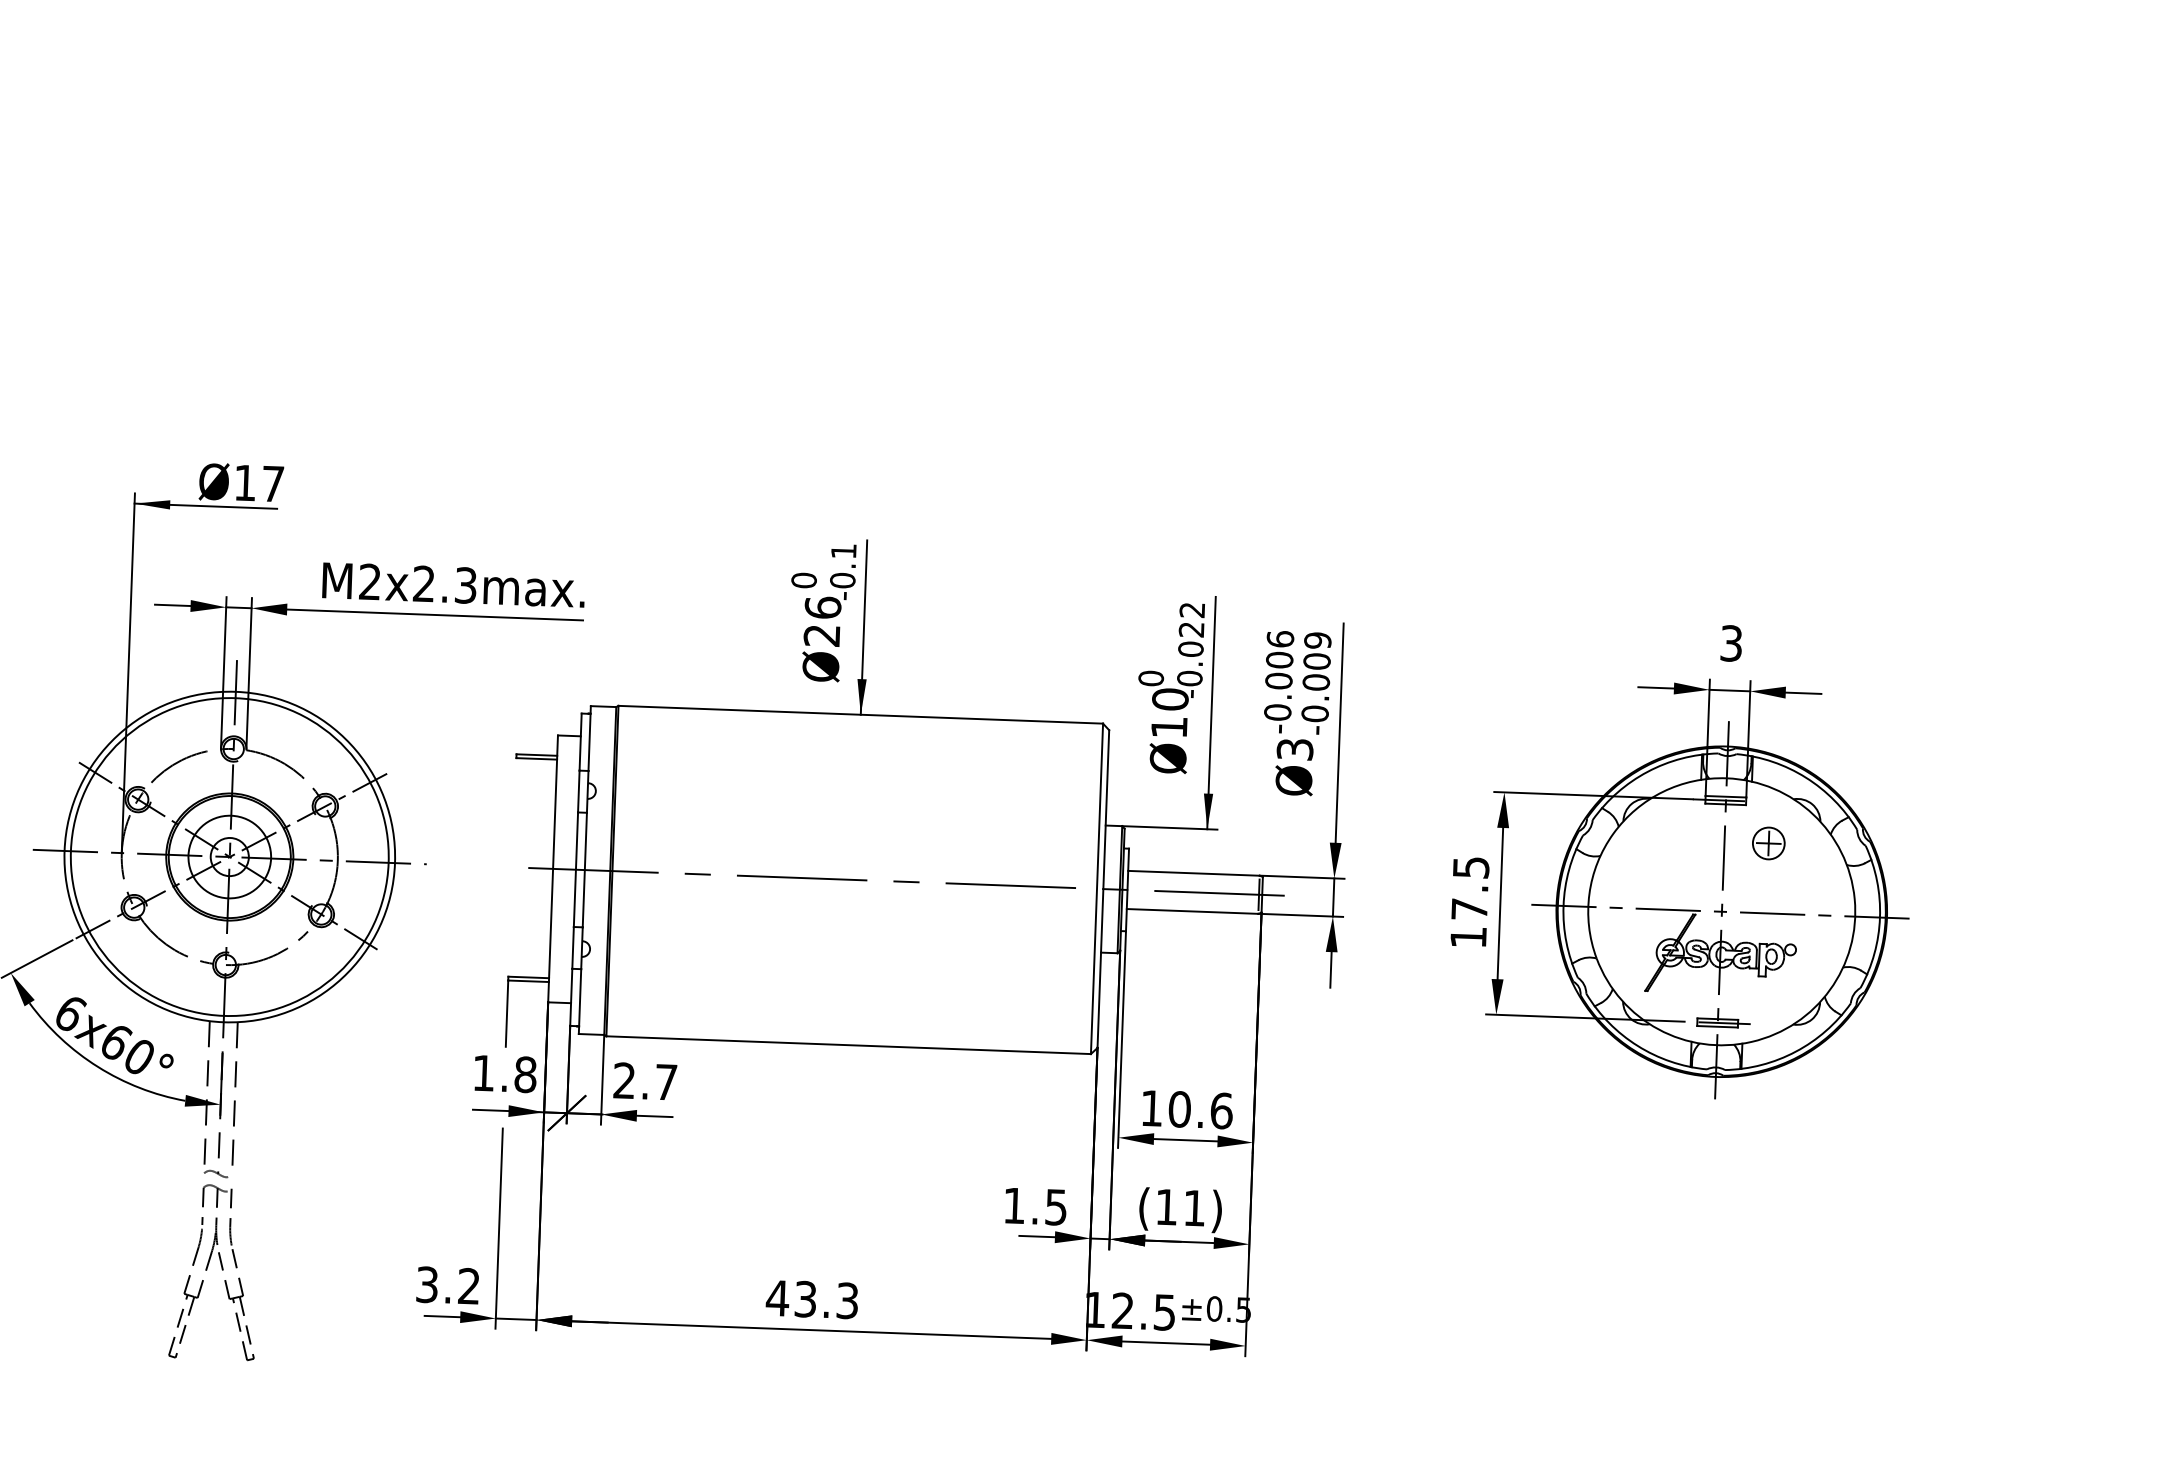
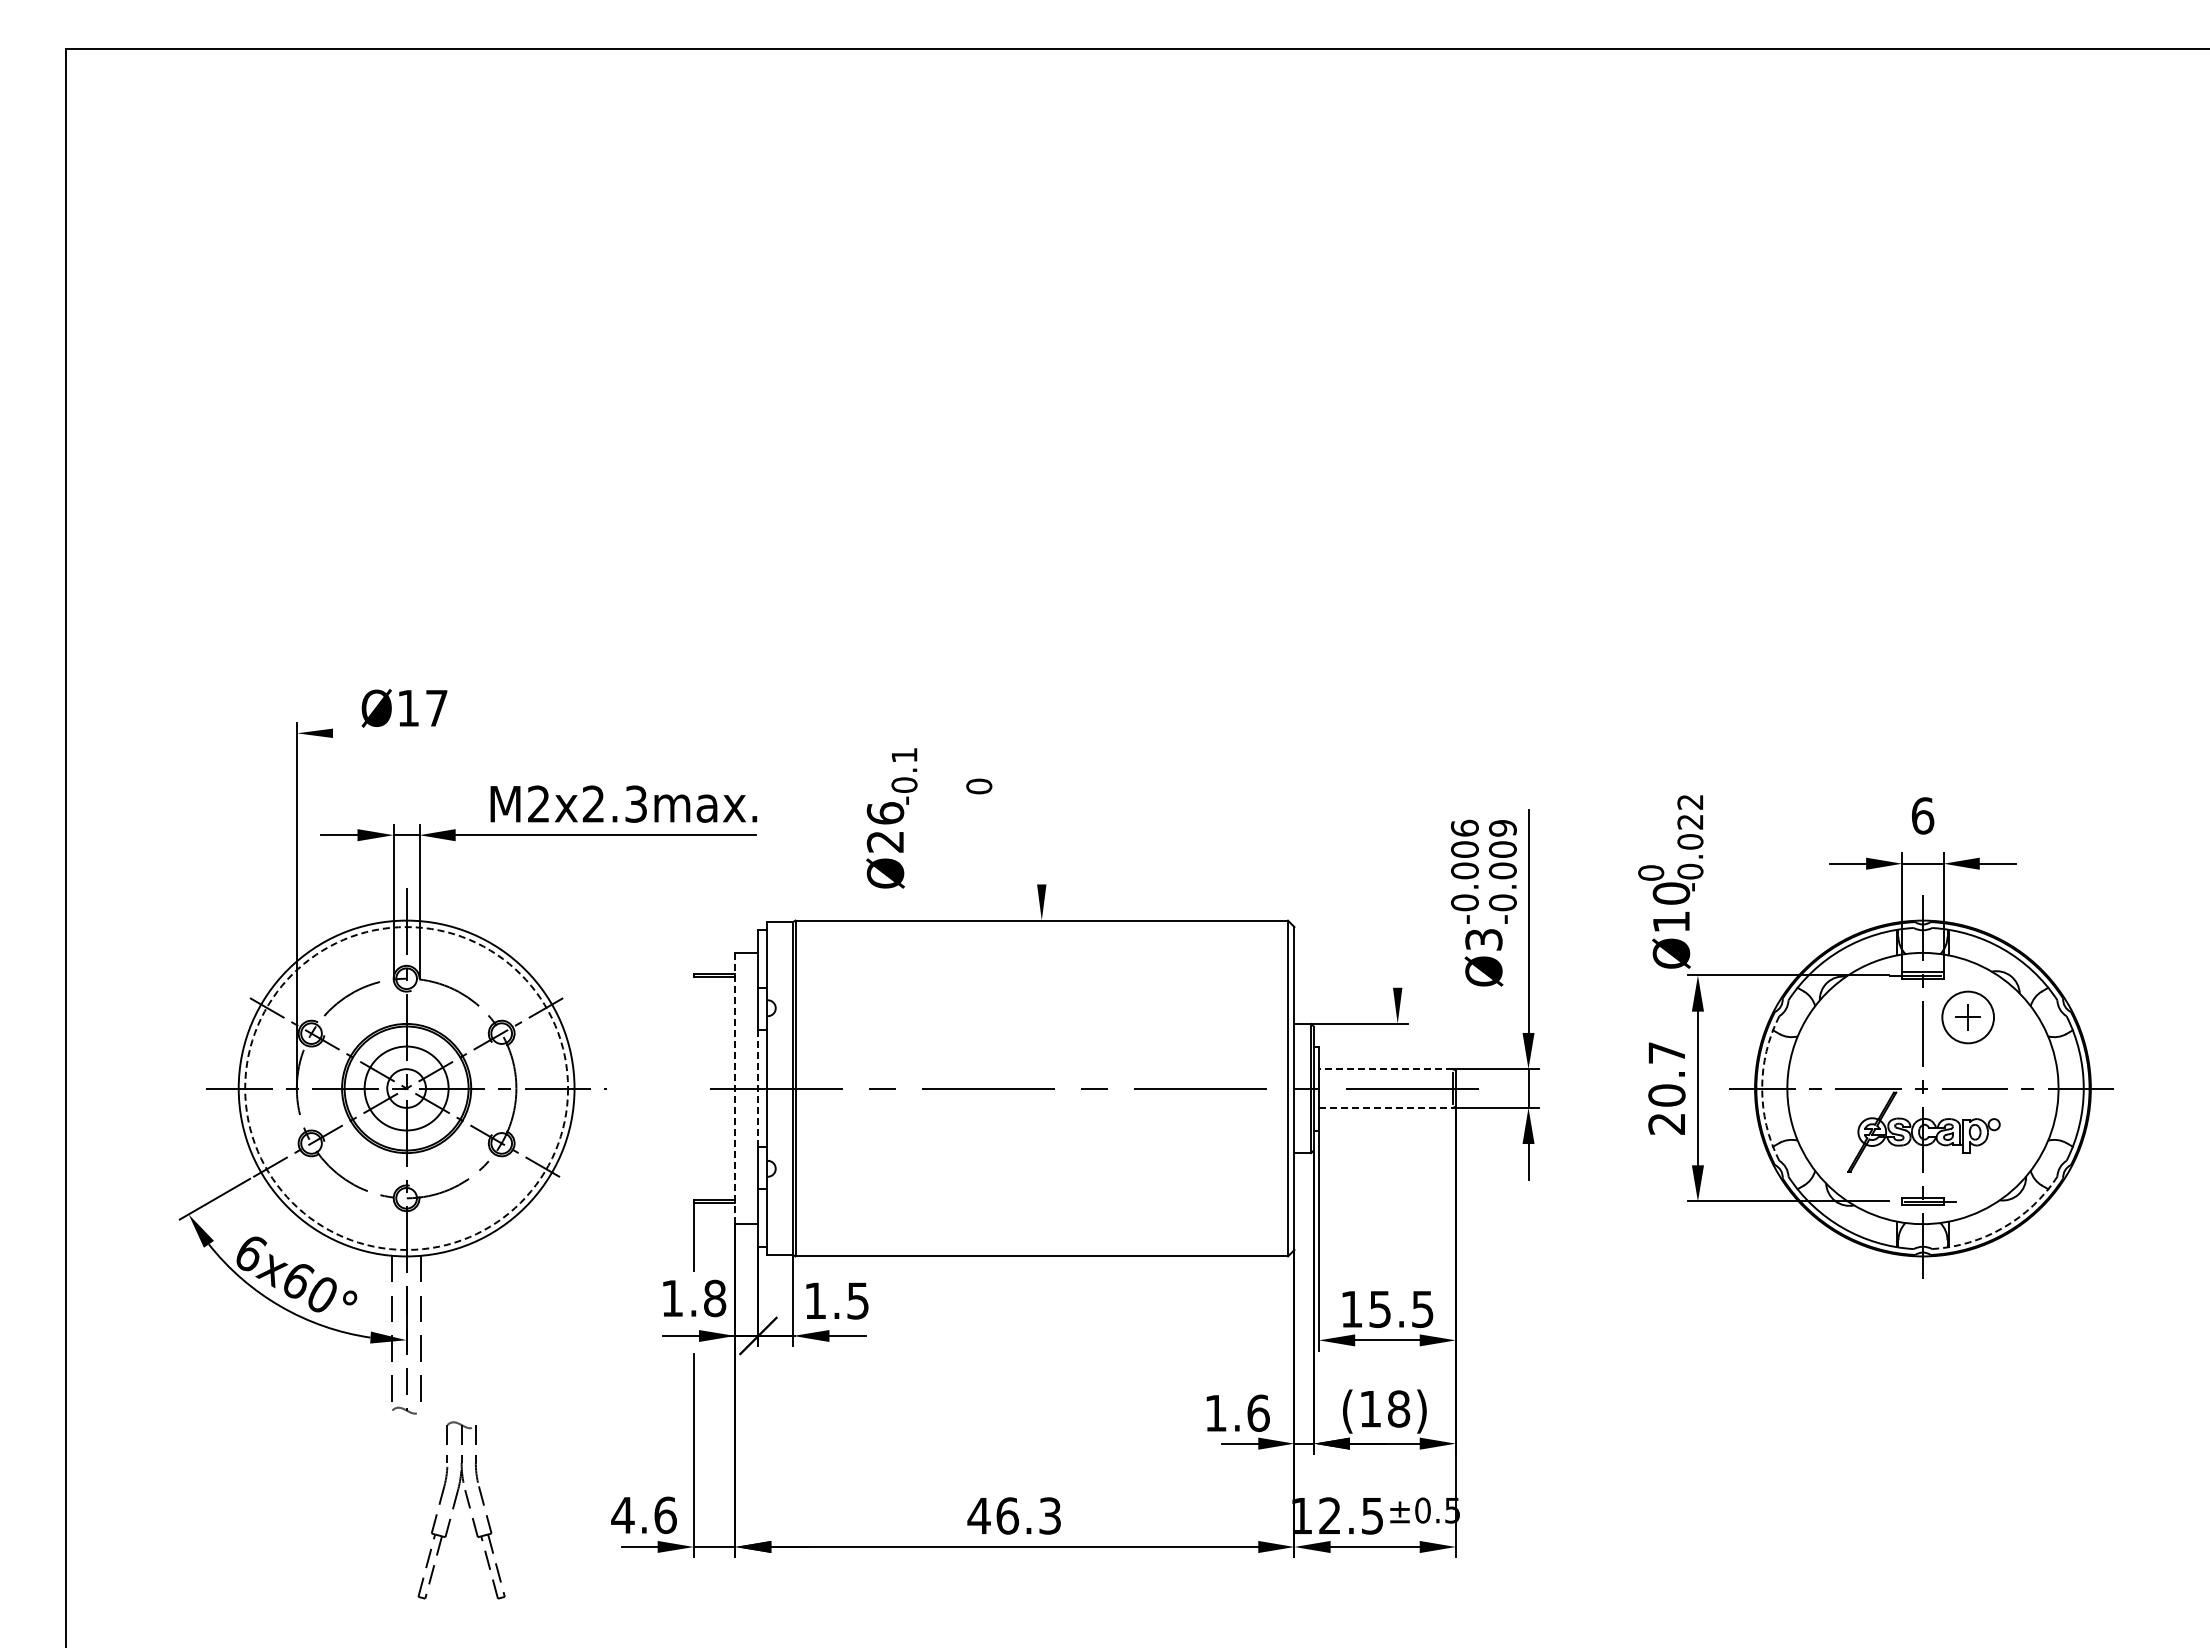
line: (205, 506) -> (368, 733), removed
text: (828, 612) -> (891, 818), moved
line: (863, 627) -> (1041, 831), removed
text: (1732, 643) -> (1923, 815), 3 -> 6
text: (1169, 687) -> (1670, 881), moved
line: (1211, 712) -> (1397, 905), removed
circle: (1769, 843) -> (1968, 1017), size x1.6
circle: (229, 857) -> (406, 1088), solid -> dashed
line: (553, 868) -> (735, 1088), solid -> dashed
line: (575, 870) -> (758, 1089), solid -> dashed
line: (1193, 873) -> (1385, 1069), solid -> dashed
text: (1469, 902) -> (1666, 1088), 17.5 -> 20.7
arc: (1563, 905) -> (1762, 1088), solid -> dashed
line: (1192, 911) -> (1385, 1107), solid -> dashed
arc: (1796, 1051) -> (2003, 1227), solid -> dashed
text: (645, 1081) -> (836, 1300), 2.7 -> 1.5
text: (1200, 1110) -> (1401, 1309), 10.6 -> 15.5
text: (1056, 1206) -> (1258, 1412), 1.5 -> 1.6
text: (1195, 1207) -> (1399, 1408), (11) -> (18)
part: (207, 1270) -> (454, 1508), moved
text: (447, 1285) -> (643, 1515), 3.2 -> 4.6
text: (805, 1298) -> (1007, 1515), 43.3 -> 46.3

